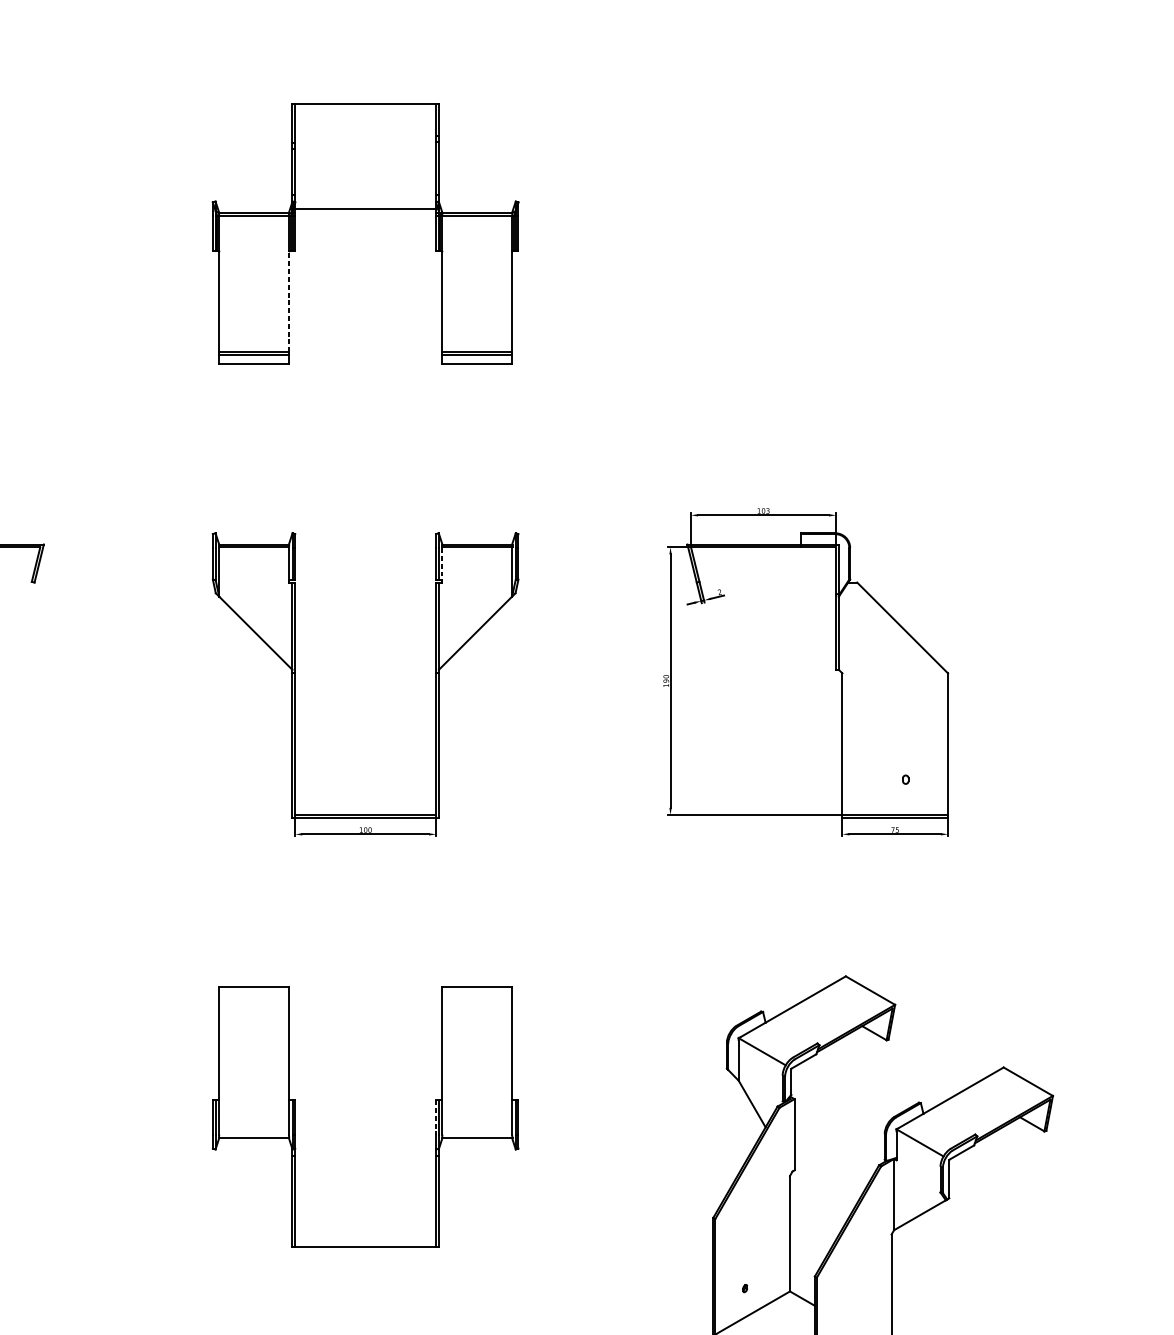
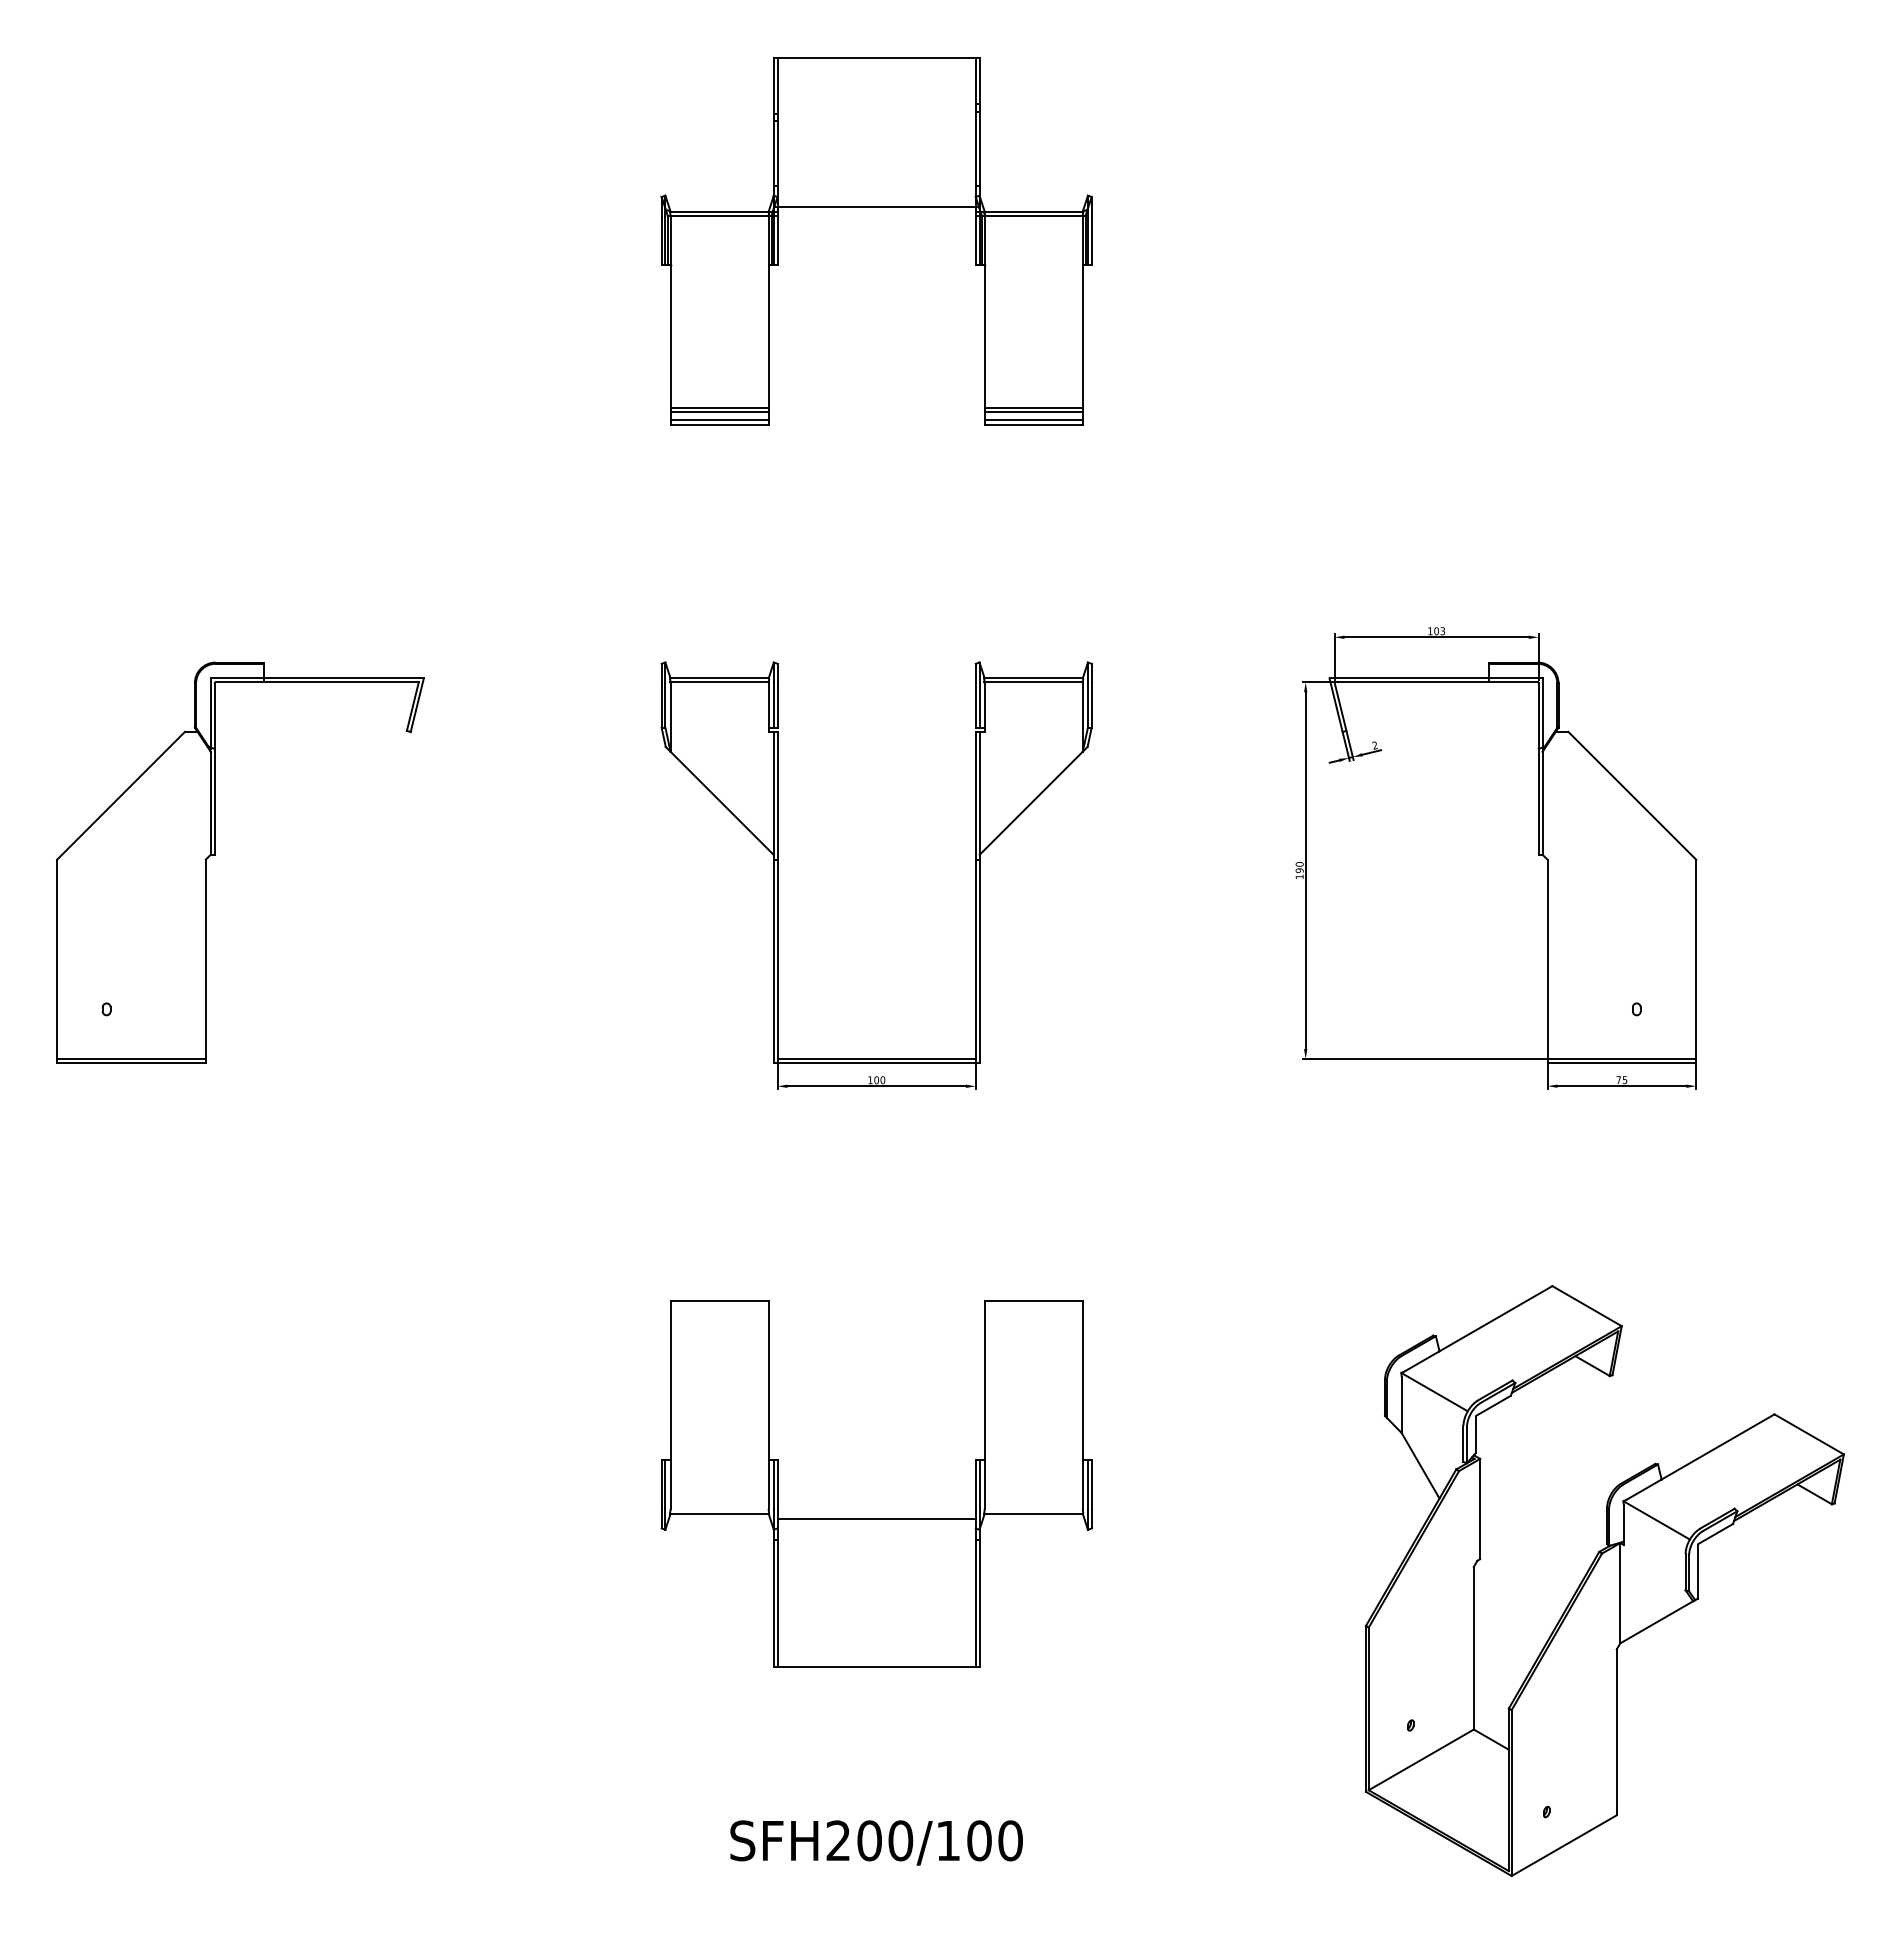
line: (288, 300) -> (768, 335), dashed -> solid
line: (253, 360) -> (719, 419), added
line: (477, 360) -> (1033, 419), added
line: (442, 564) -> (984, 706), dashed -> solid
line: (435, 1118) -> (975, 1485), dashed -> solid
line: (365, 1141) -> (876, 1518), added

